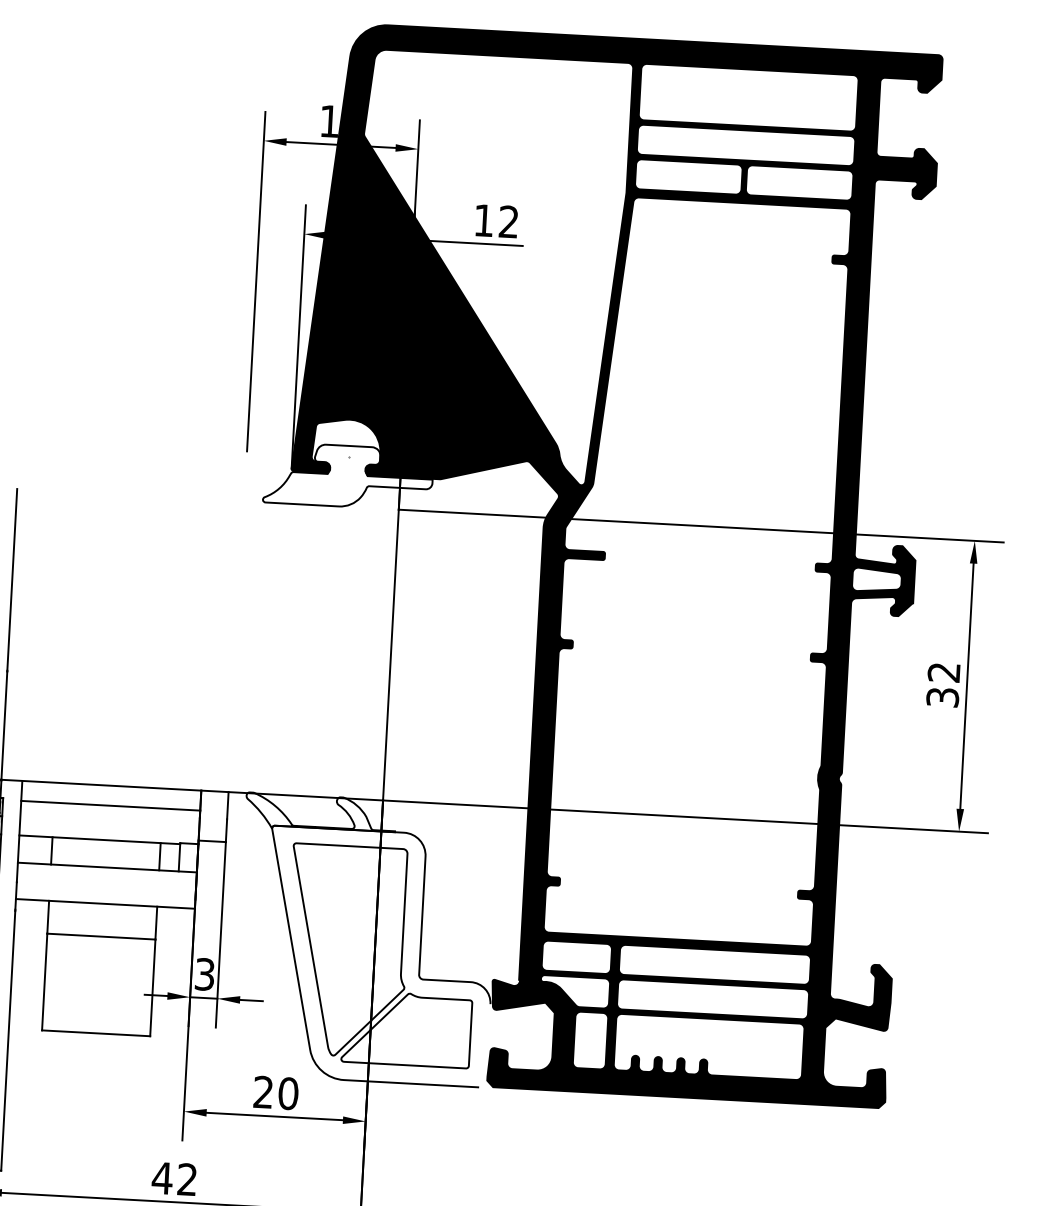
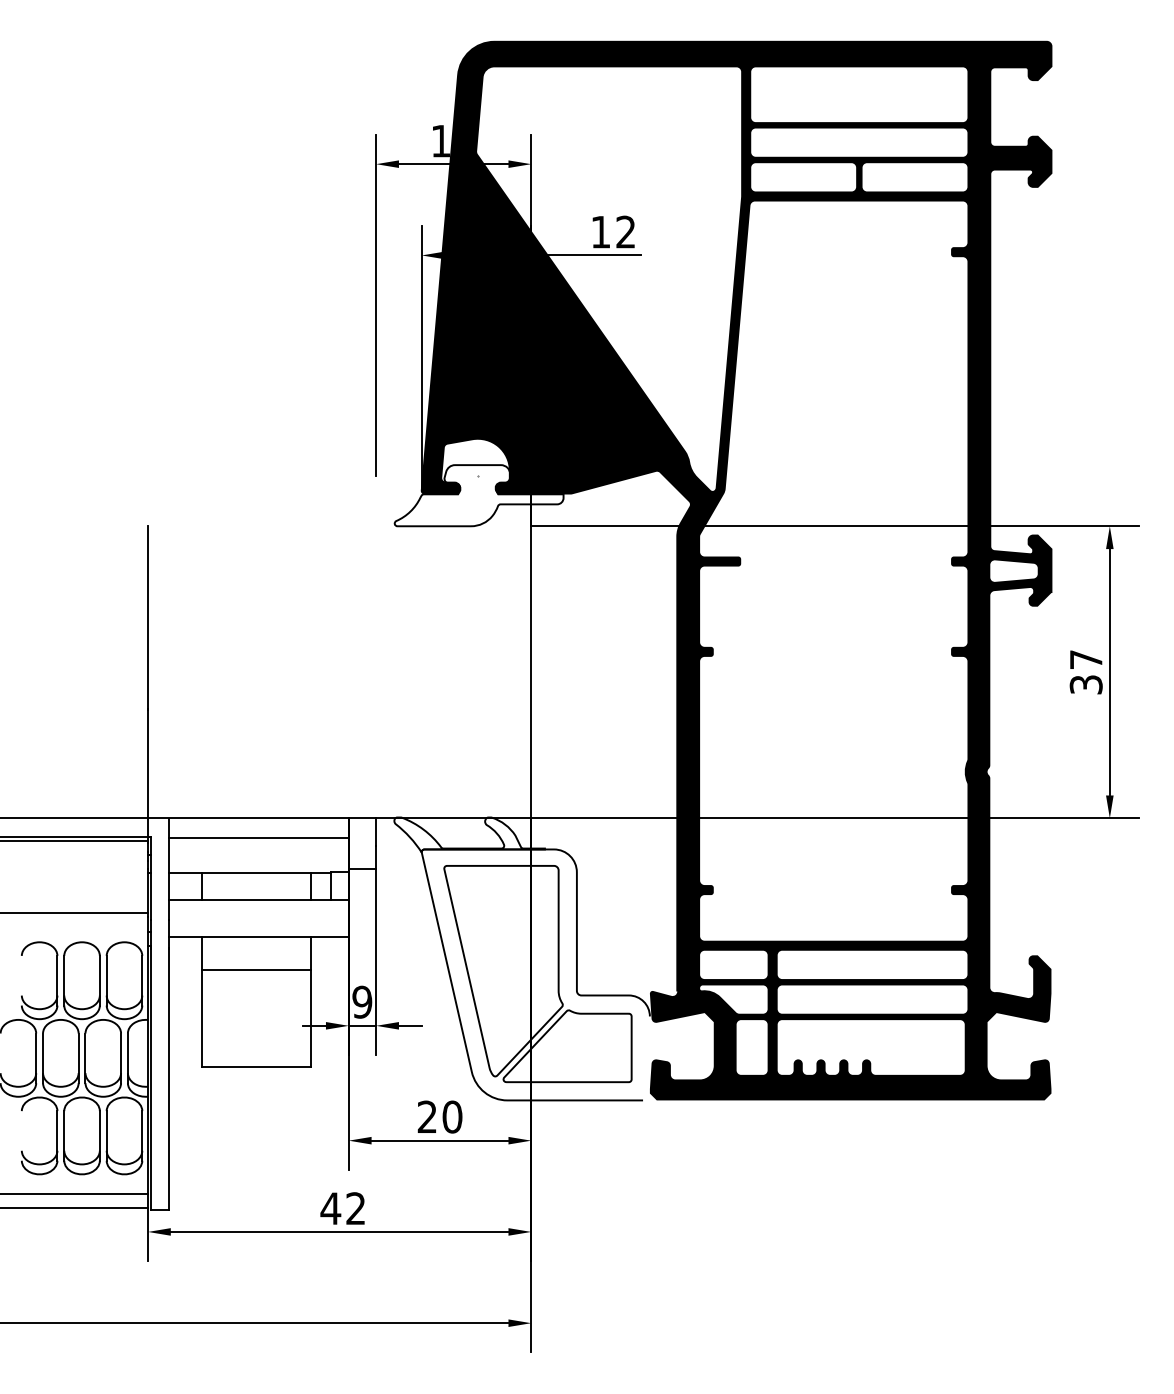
text: (943, 672) -> (1085, 659), 32 -> 37
text: (205, 973) -> (362, 1001), 3 -> 9

